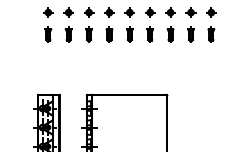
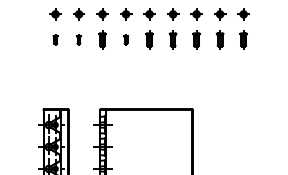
part: (48, 34) -> (55, 39), size x0.6
part: (68, 34) -> (78, 39), size x0.6
part: (109, 34) -> (126, 39), size x0.6

